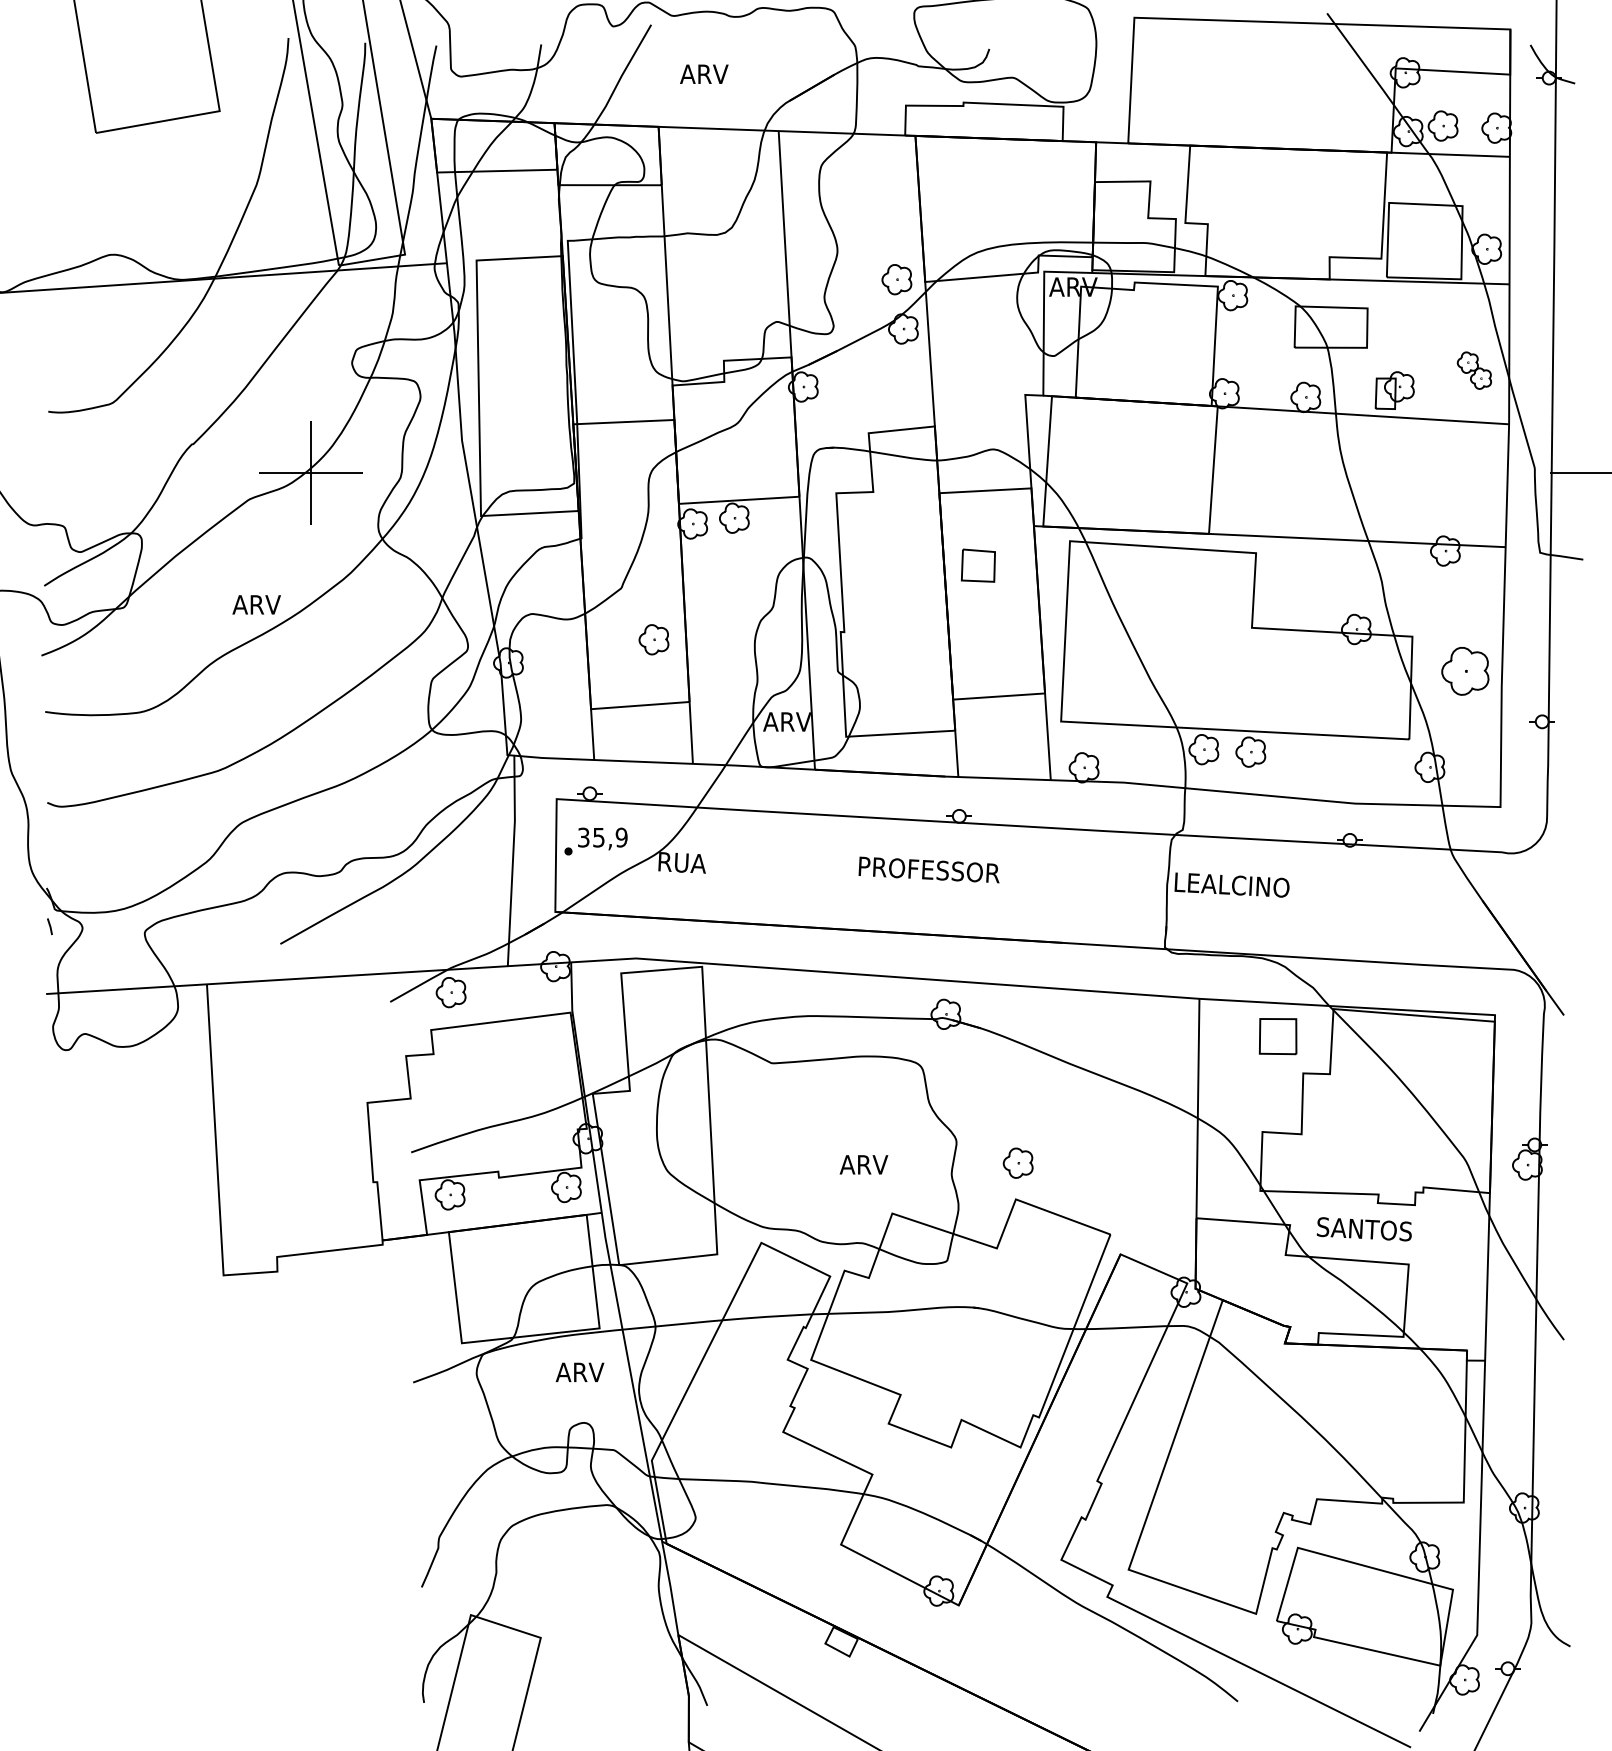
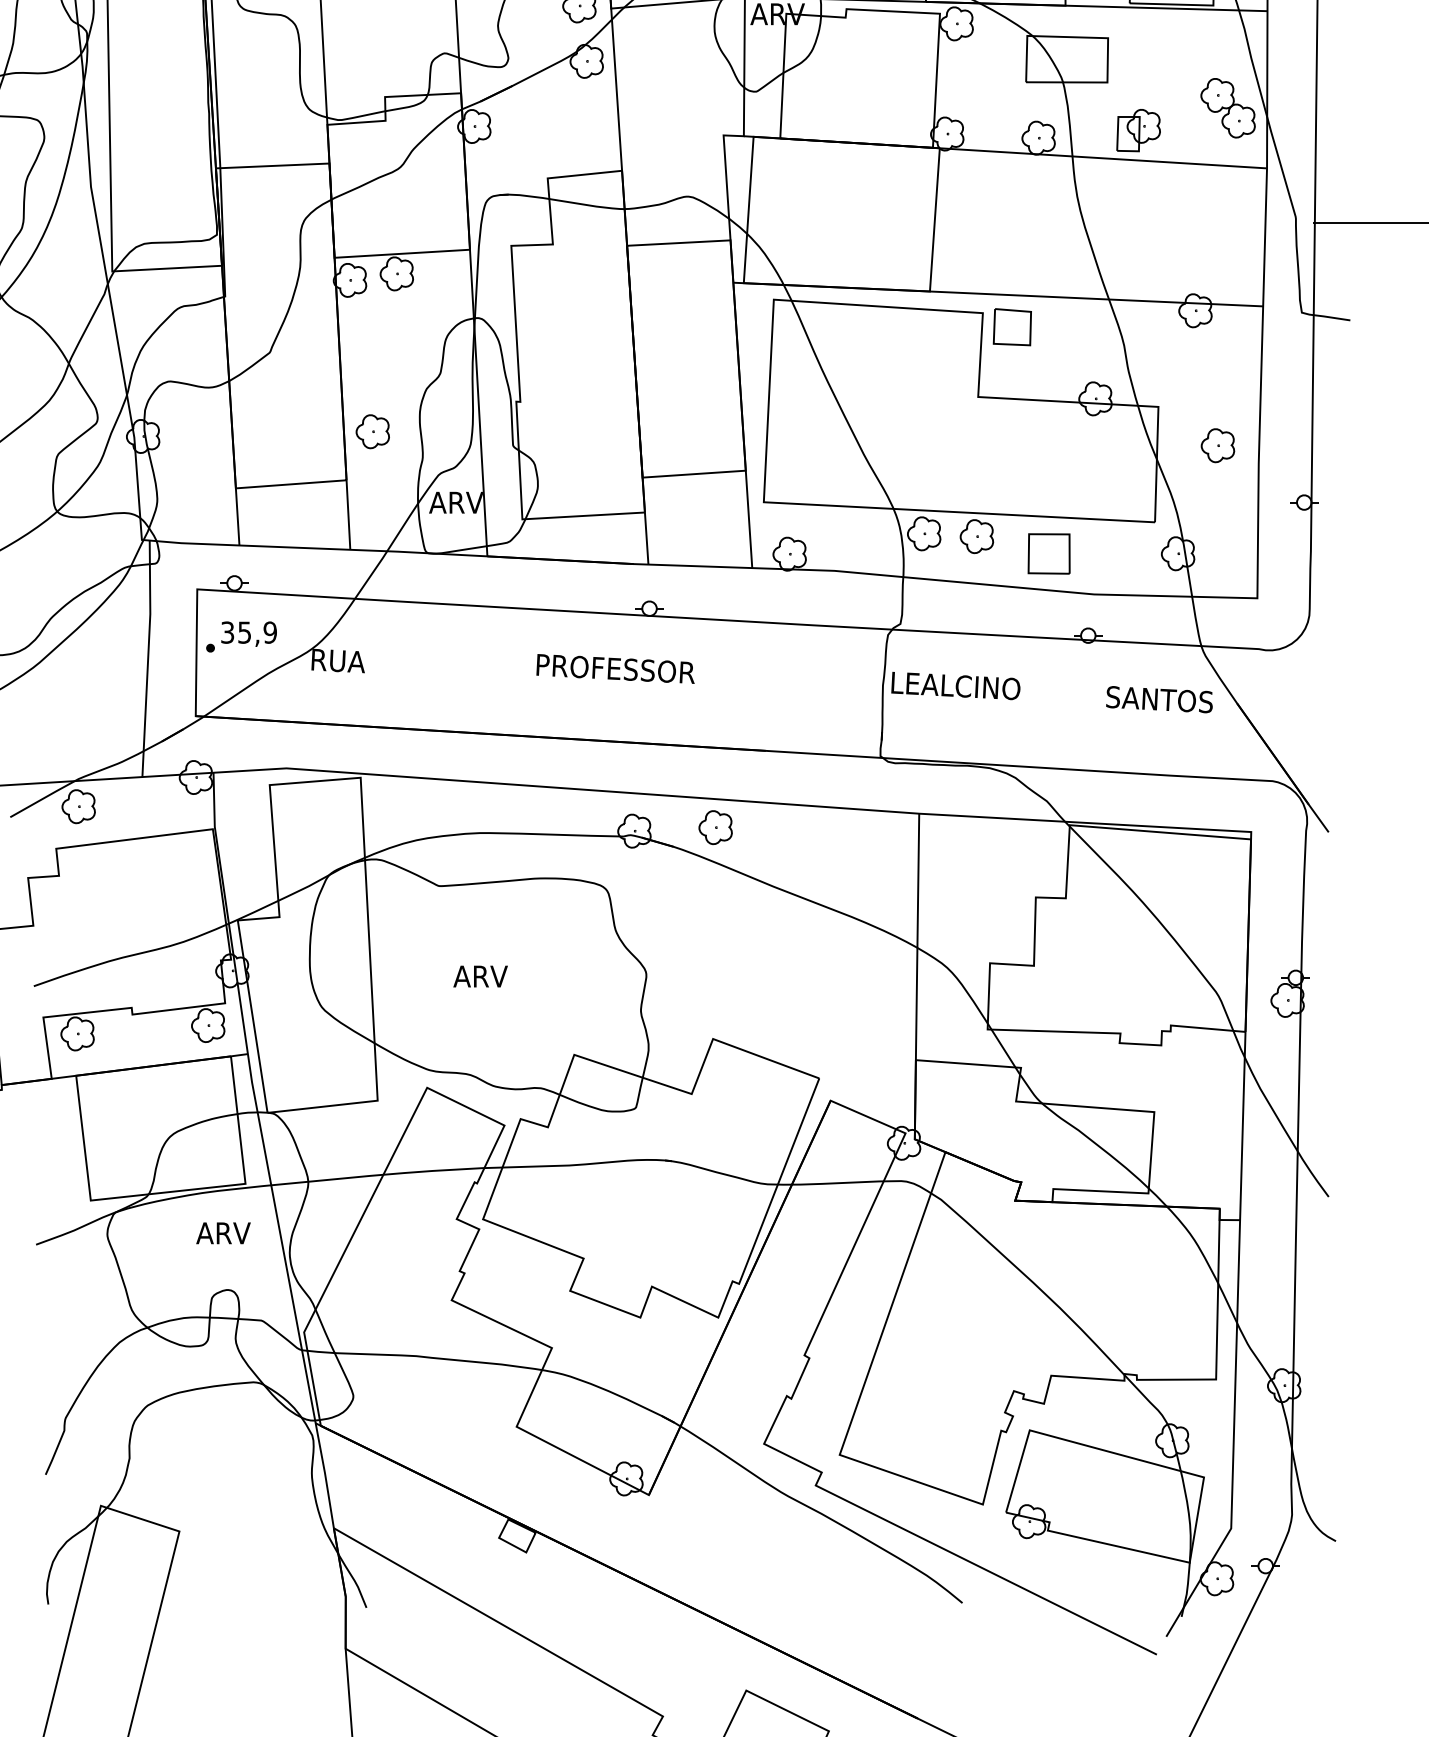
part: (1474, 370) -> (1228, 107), size x1.43
part: (977, 565) -> (1011, 326), moved
part: (653, 639) -> (372, 431), moved
part: (1465, 670) -> (1218, 444), size x0.62
part: (1277, 1036) -> (1048, 553), moved
part: (1017, 1162) -> (714, 826), moved
text: (863, 1164) -> (480, 976), moved
text: (1364, 1229) -> (1159, 699), moved

